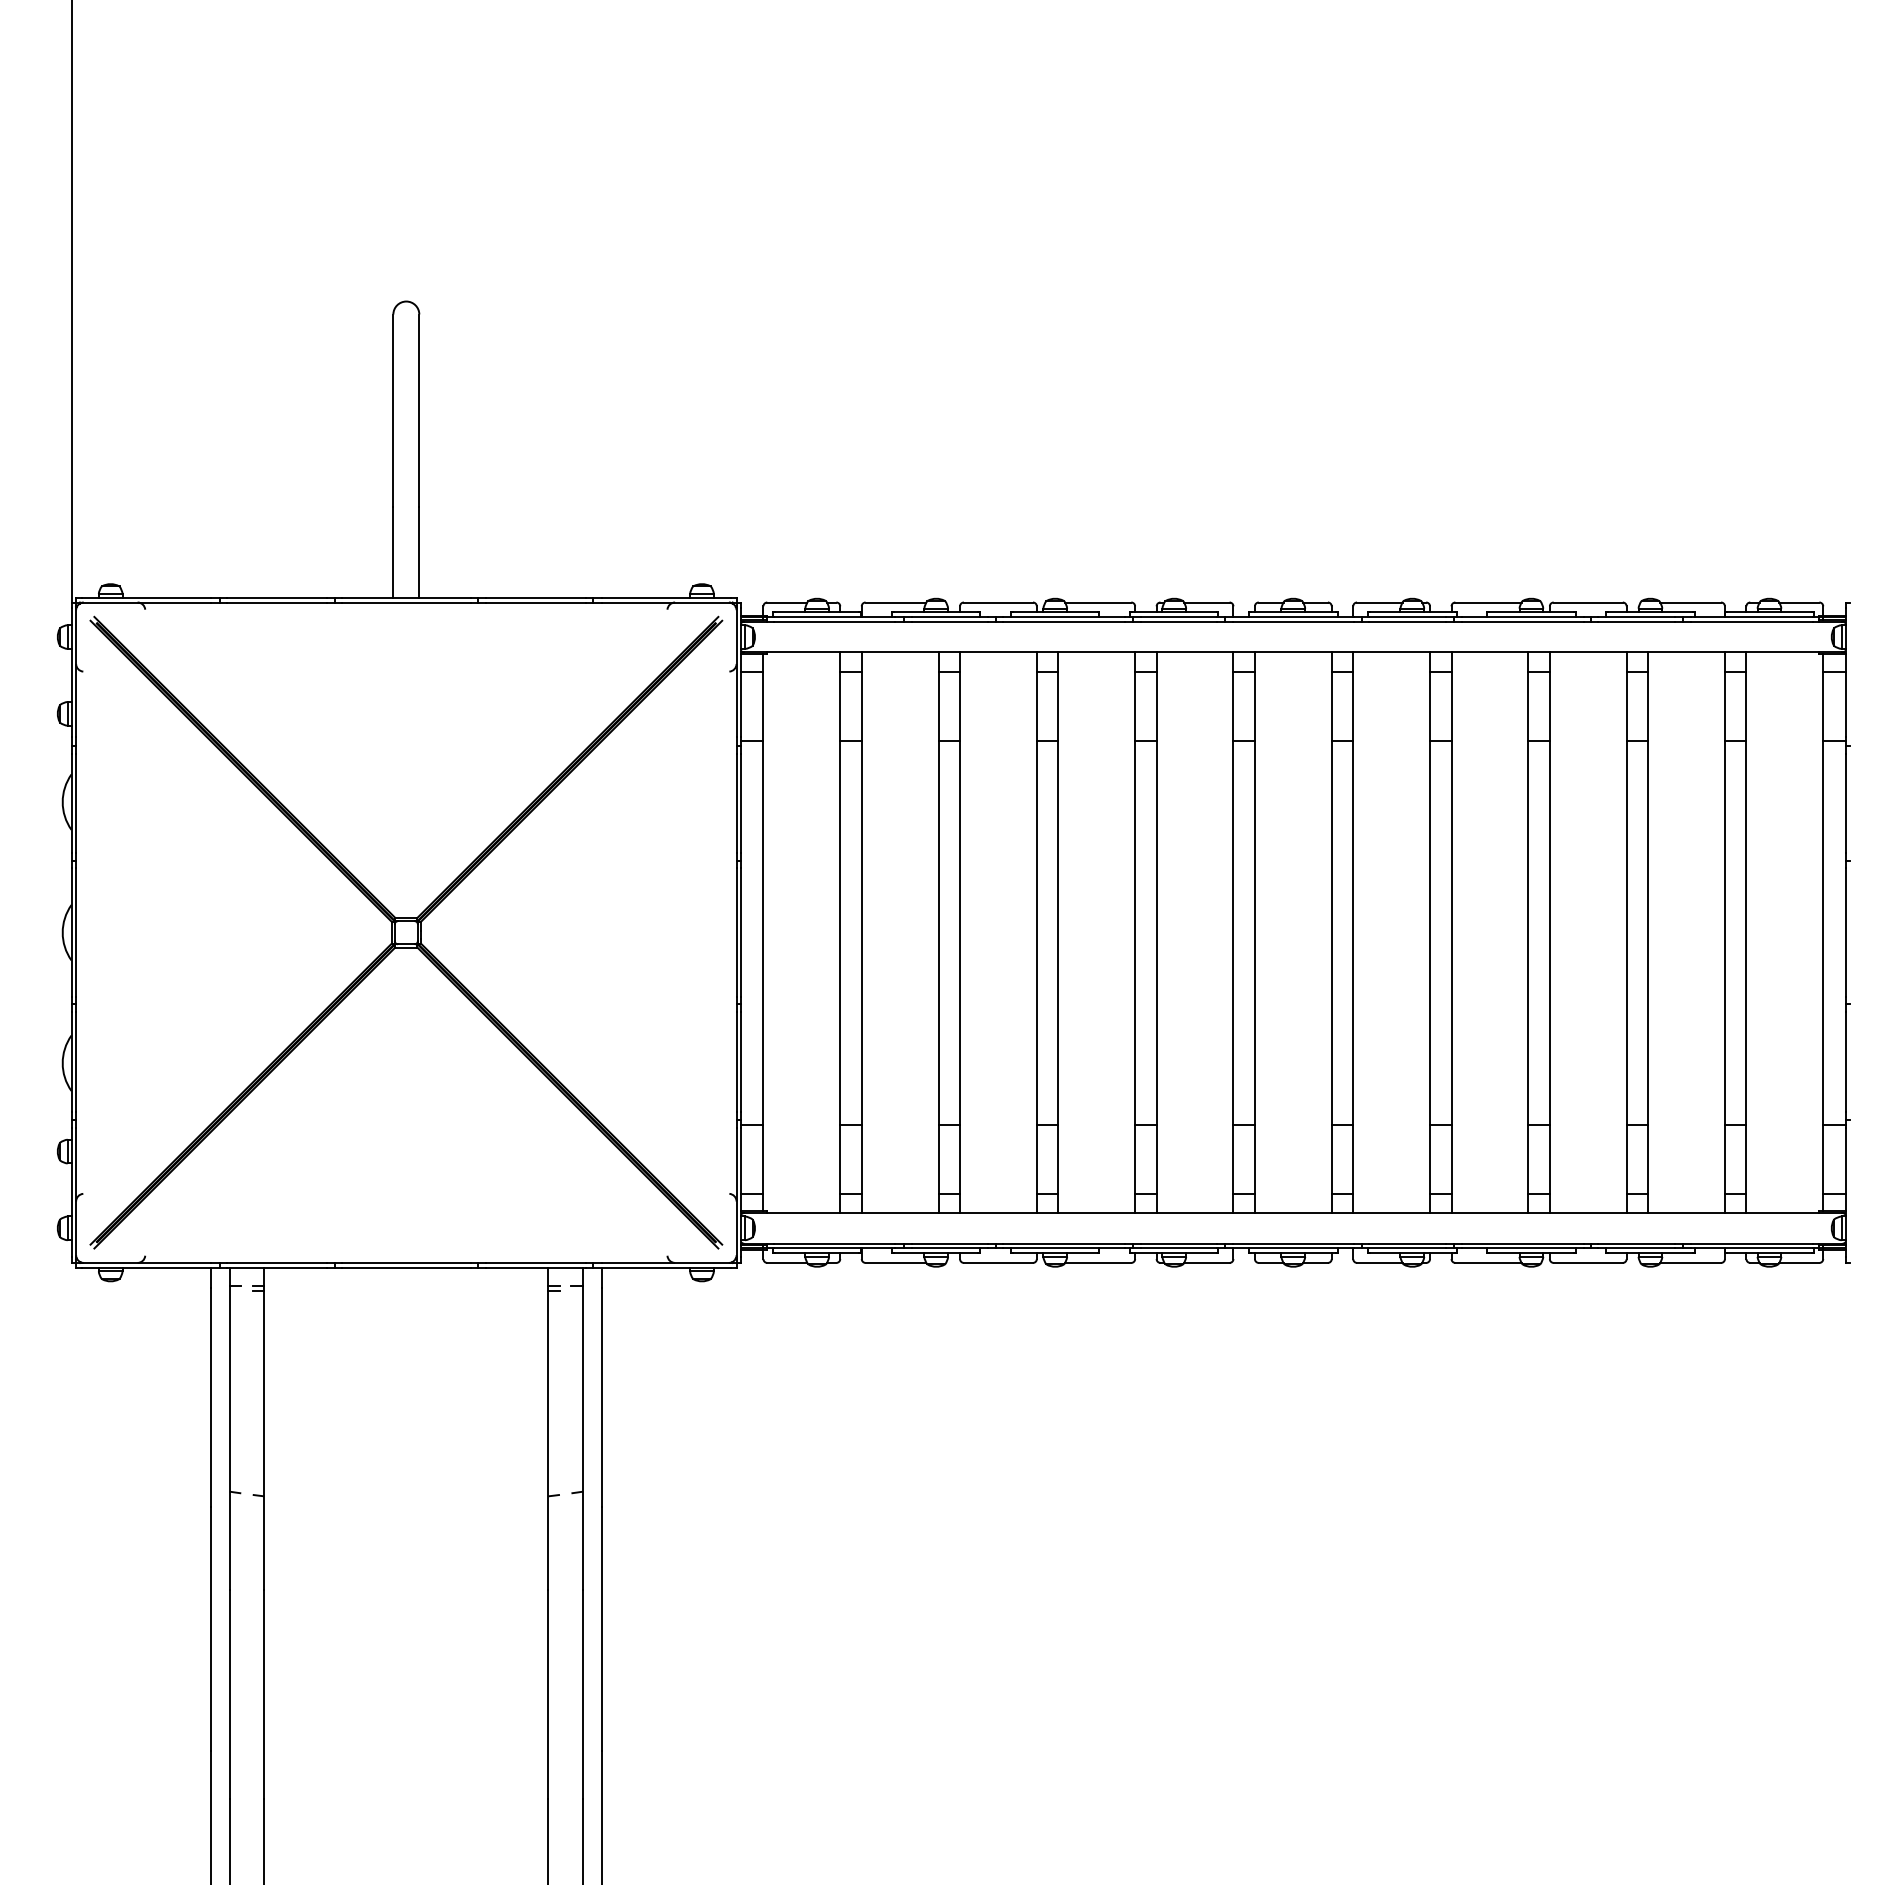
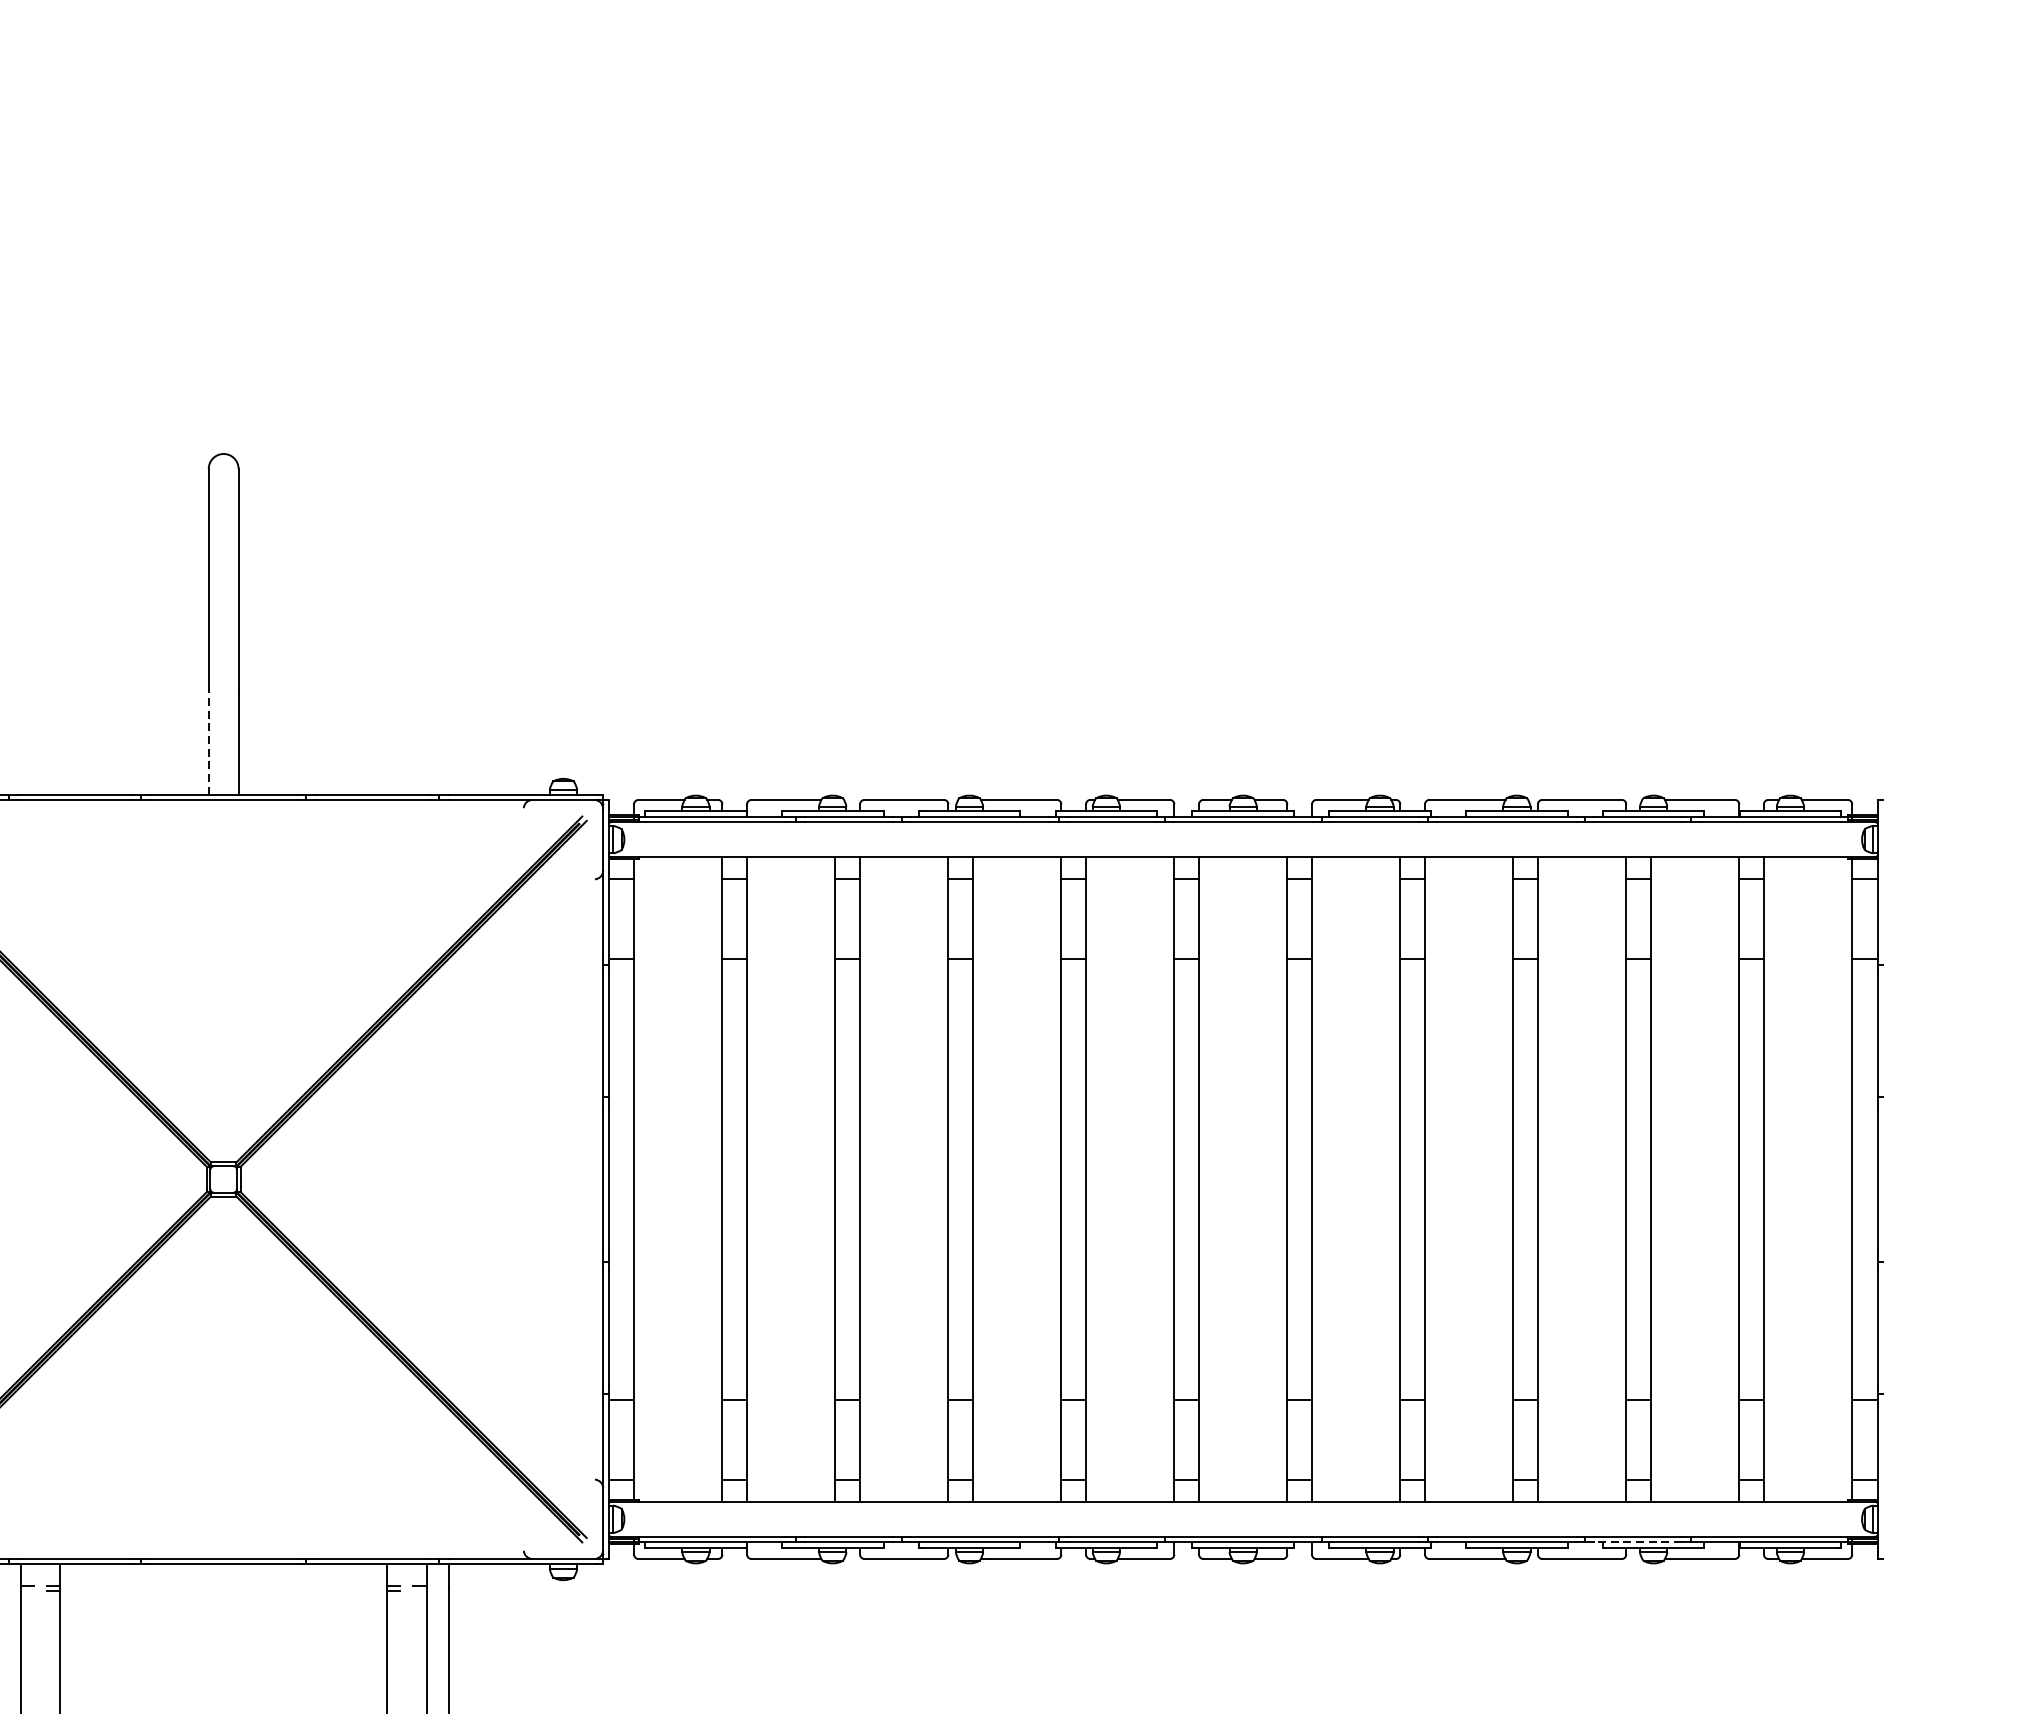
line: (393, 552) -> (208, 742), solid -> dashed
line: (1636, 1248) -> (1637, 1542), solid -> dashed

